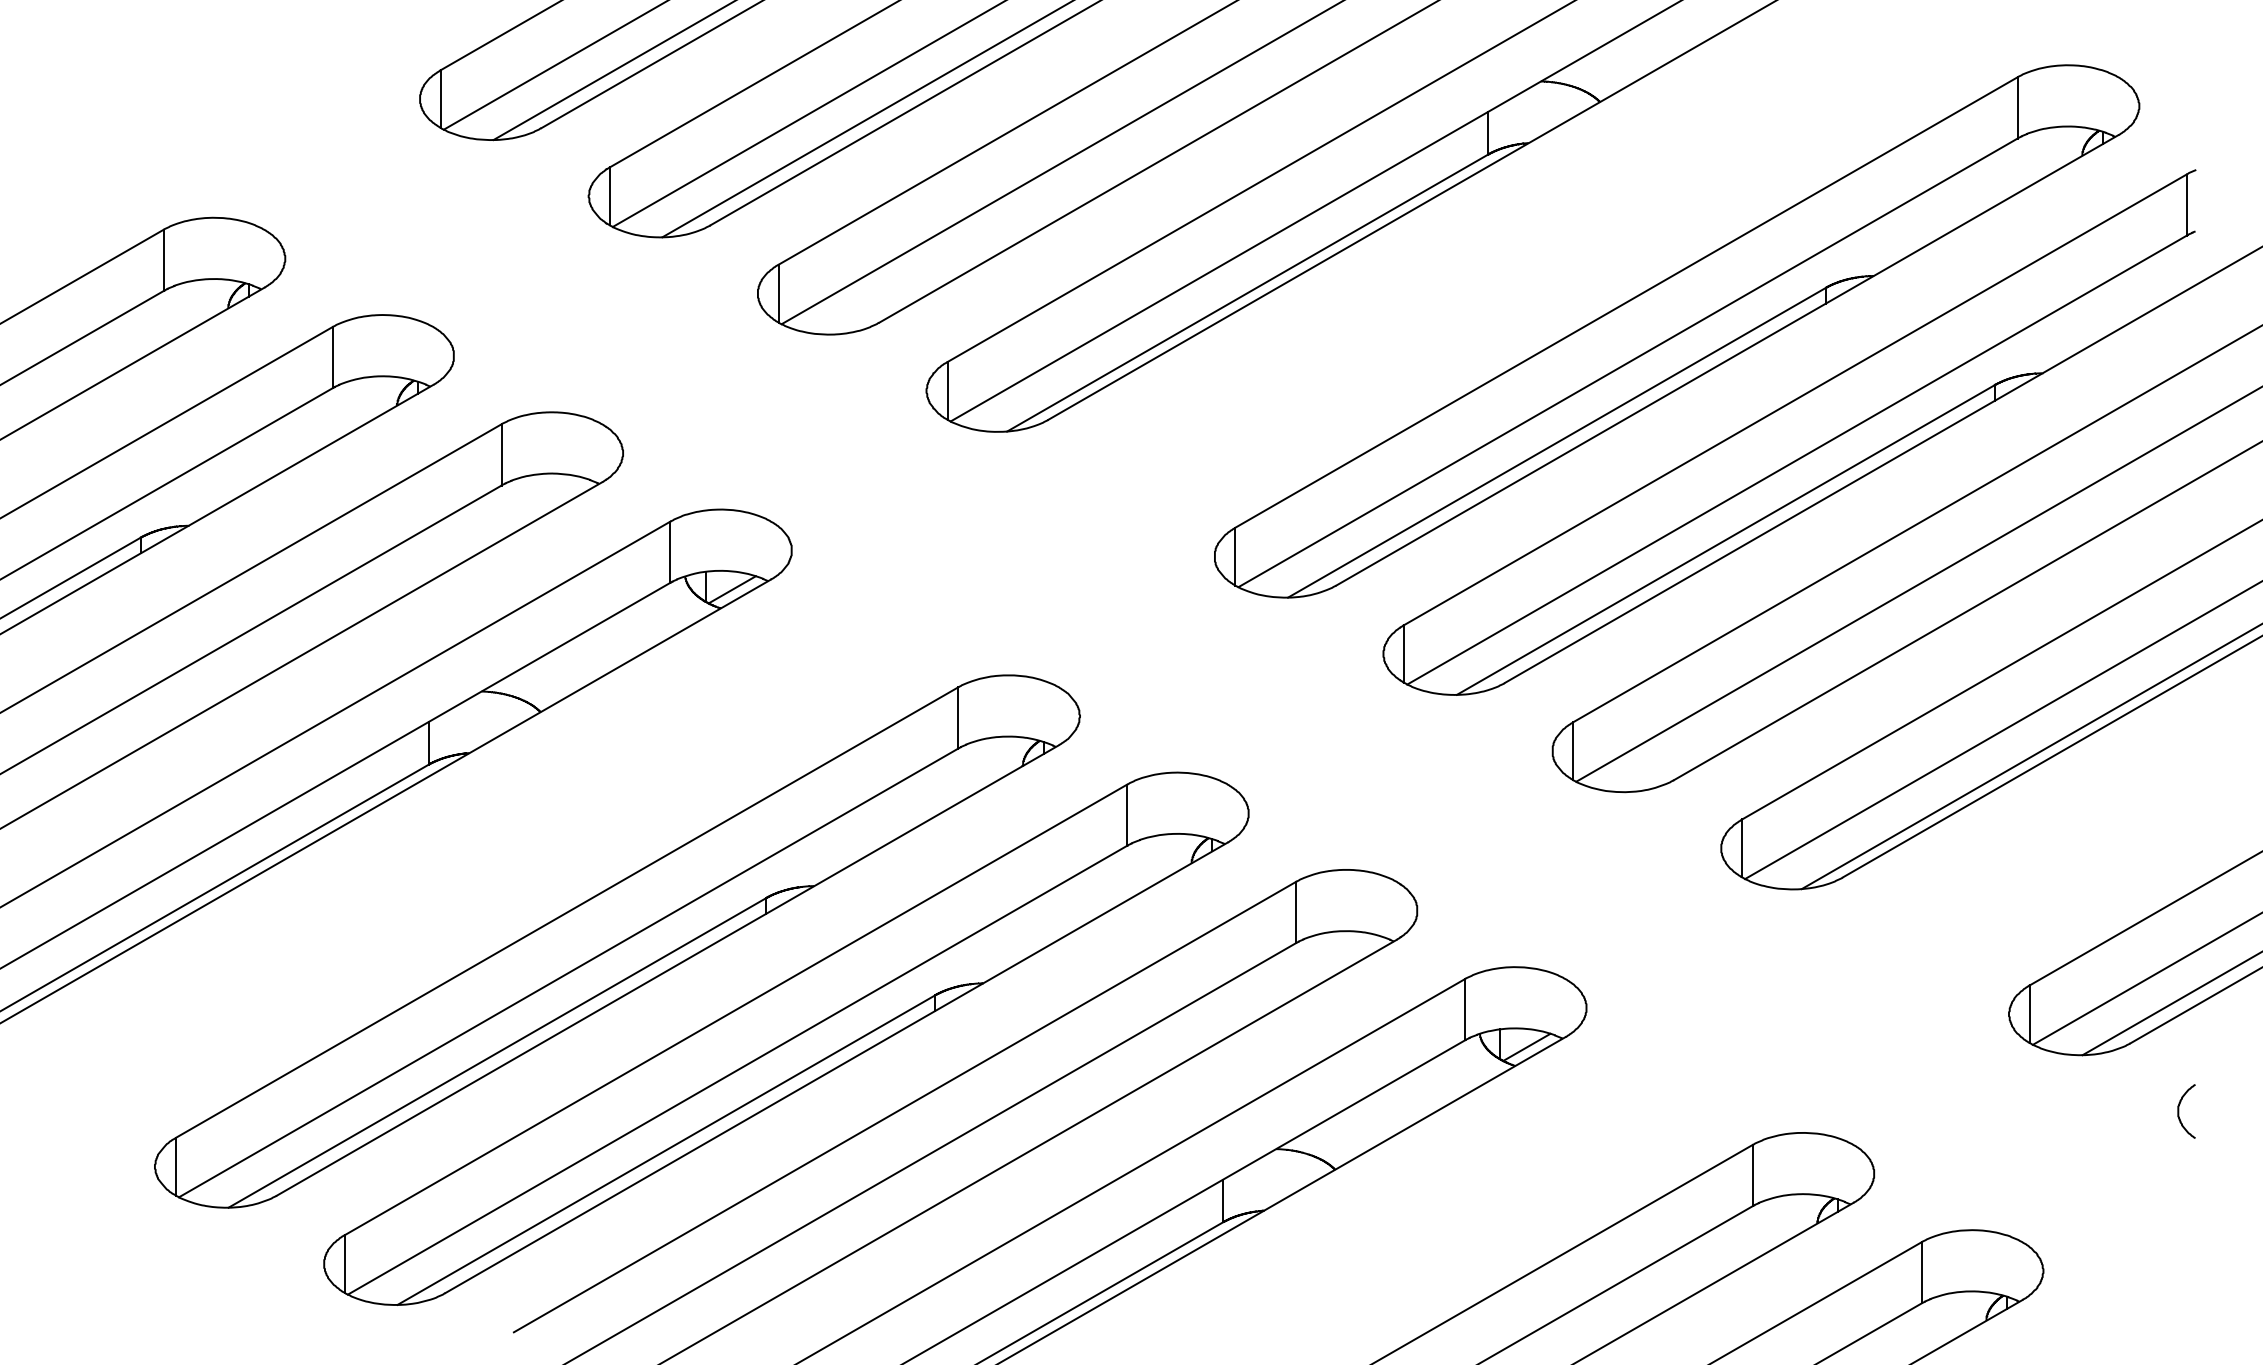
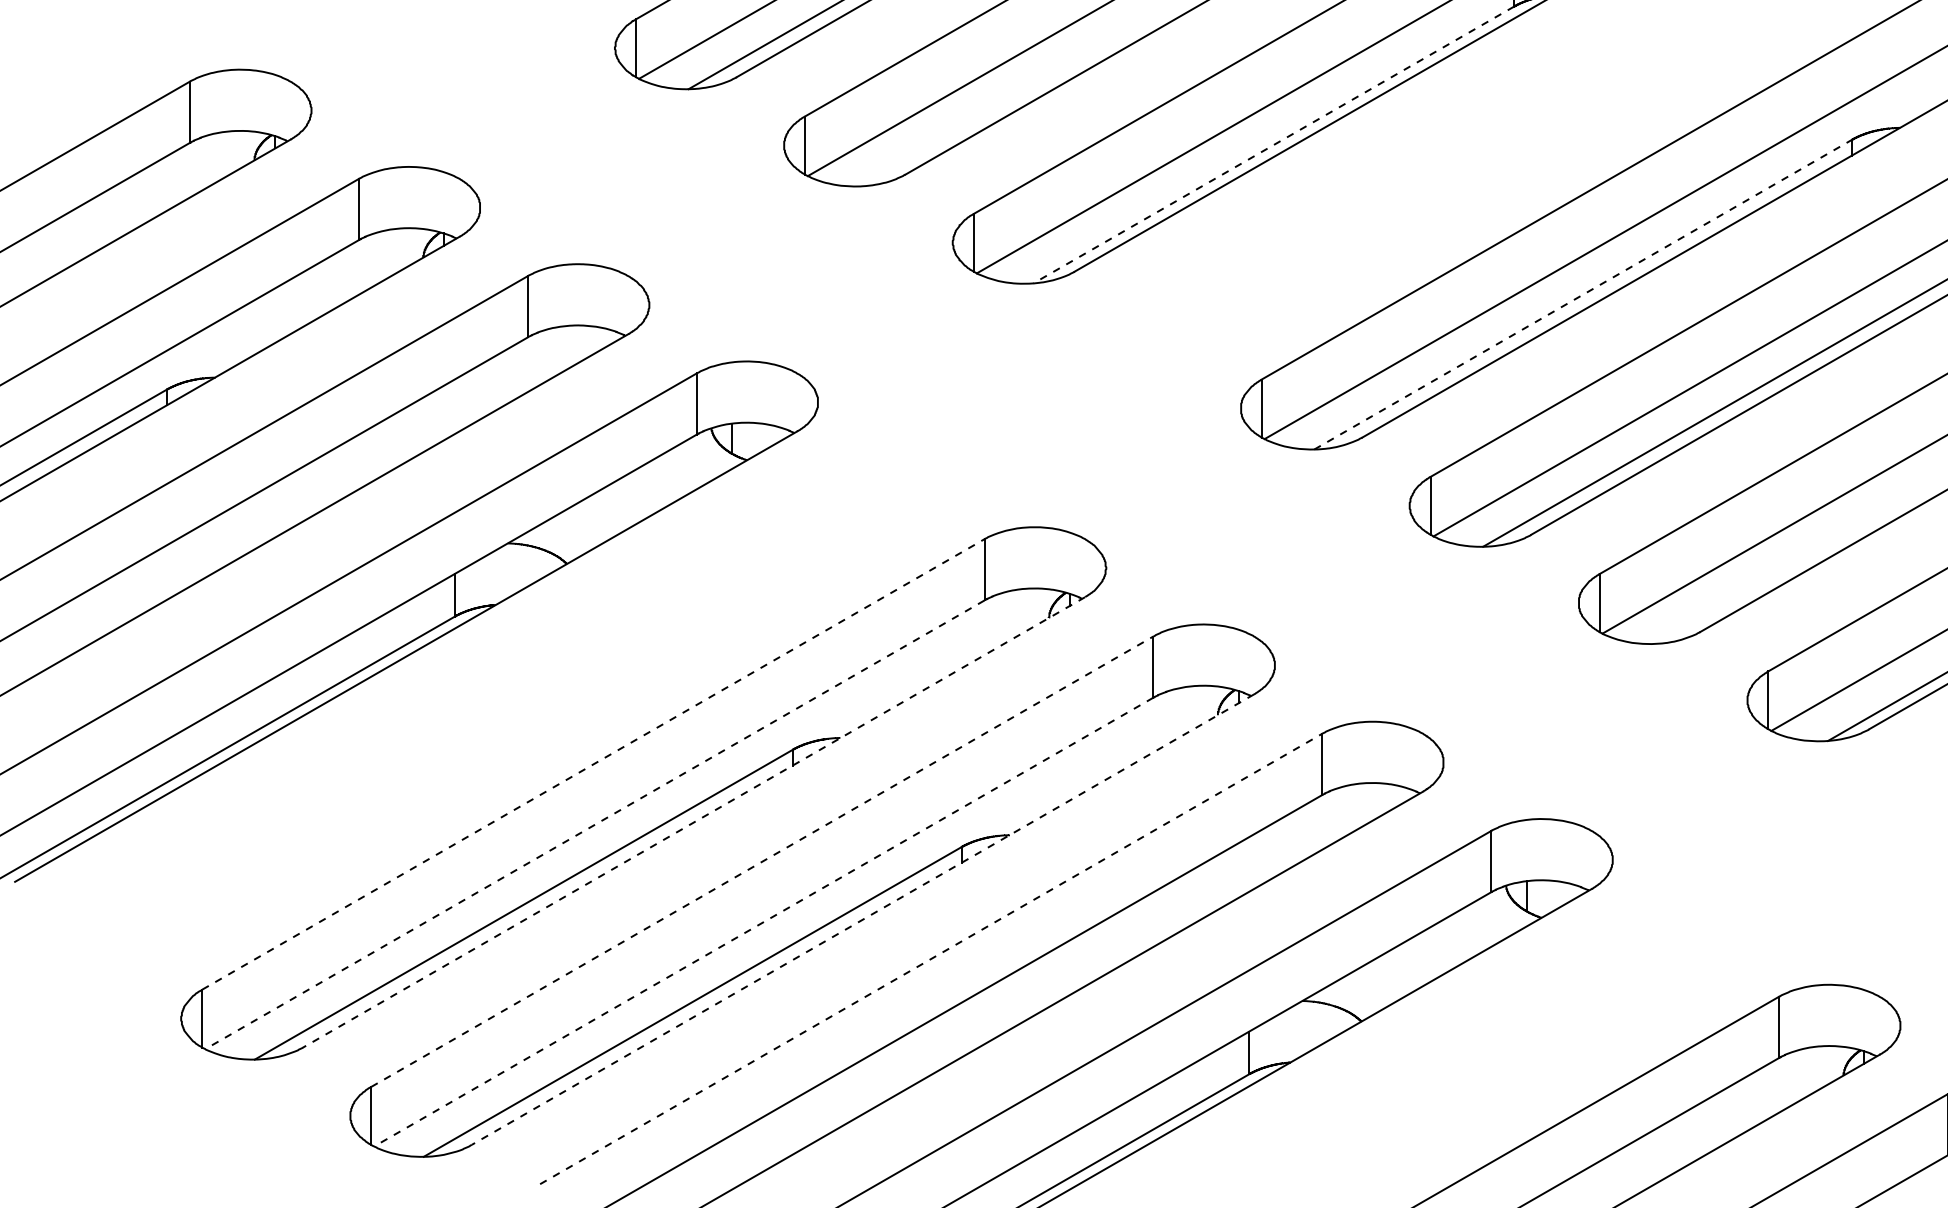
line: (1247, 293) -> (1273, 145), solid -> dashed
line: (1557, 442) -> (1583, 294), solid -> dashed
line: (731, 589) -> (757, 441), removed
line: (567, 912) -> (593, 764), solid -> dashed
line: (667, 970) -> (693, 822), solid -> dashed
line: (568, 972) -> (594, 824), solid -> dashed
line: (736, 1009) -> (762, 861), solid -> dashed
line: (1526, 1046) -> (1552, 898), removed
line: (836, 1068) -> (862, 920), solid -> dashed
line: (737, 1070) -> (763, 922), solid -> dashed
line: (905, 1106) -> (931, 958), solid -> dashed

